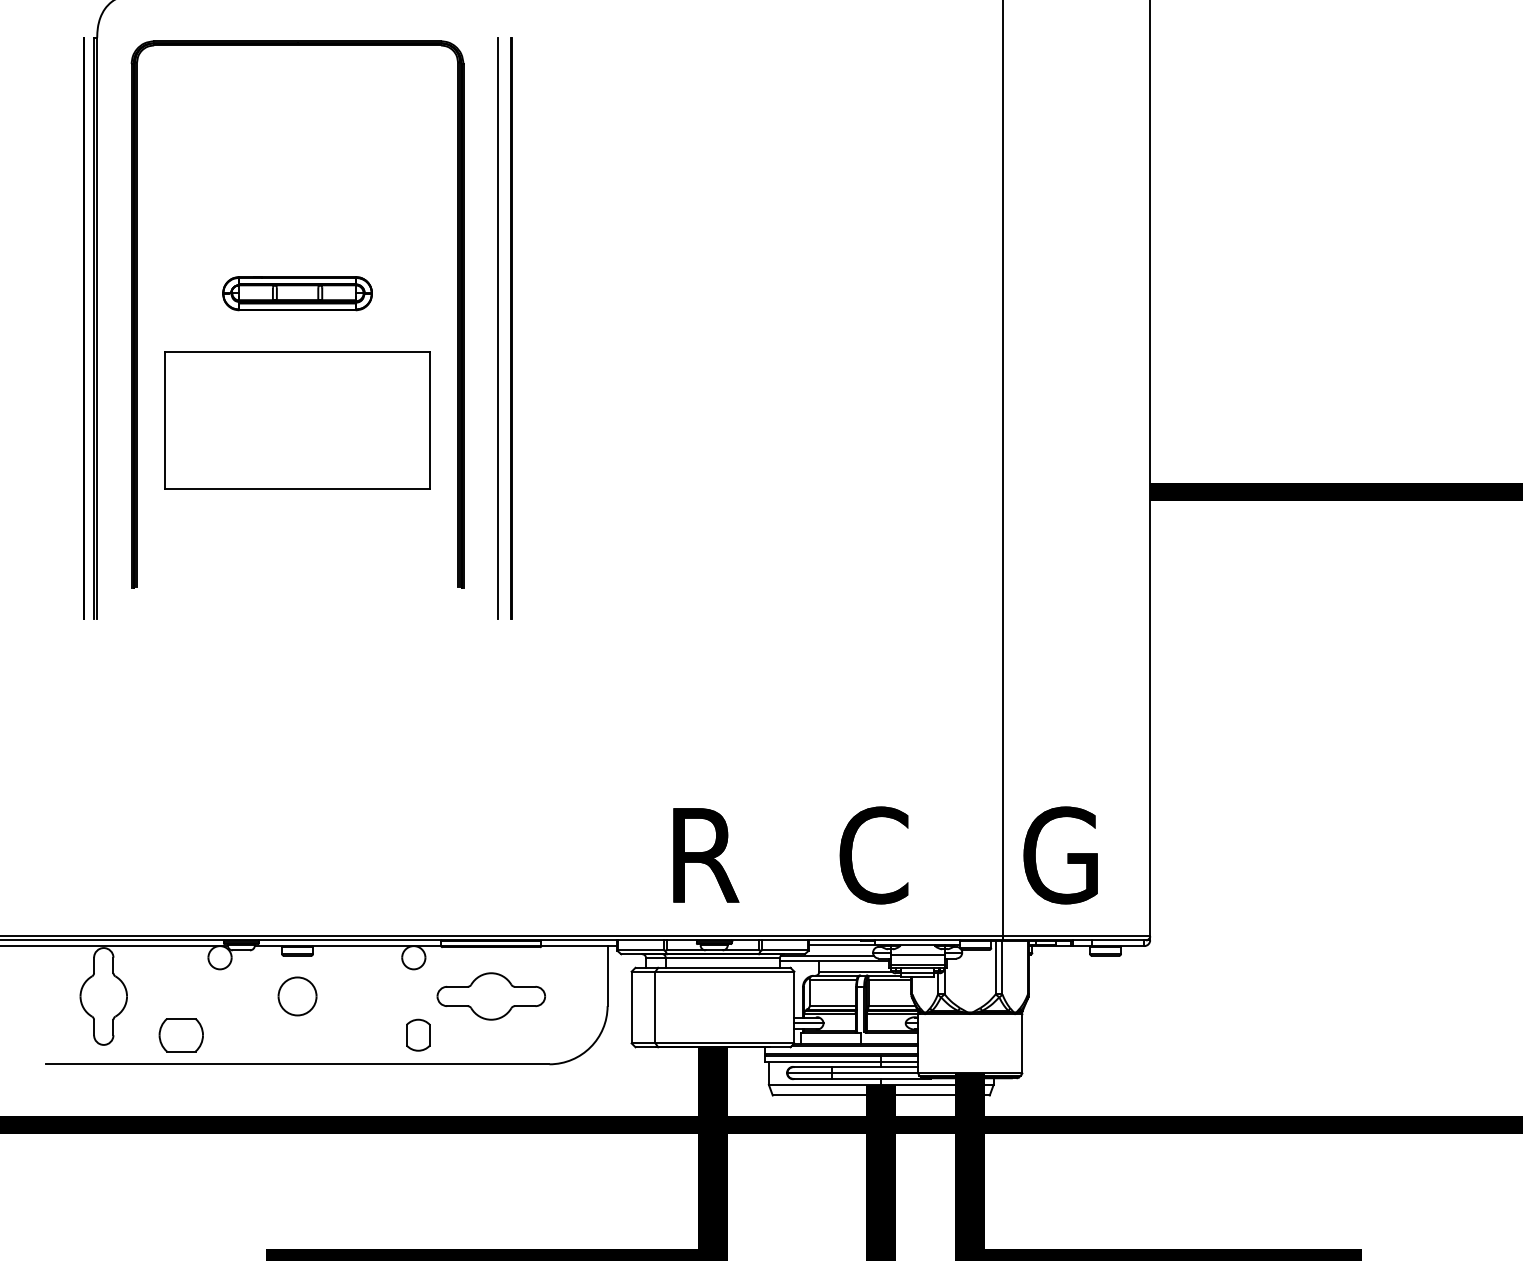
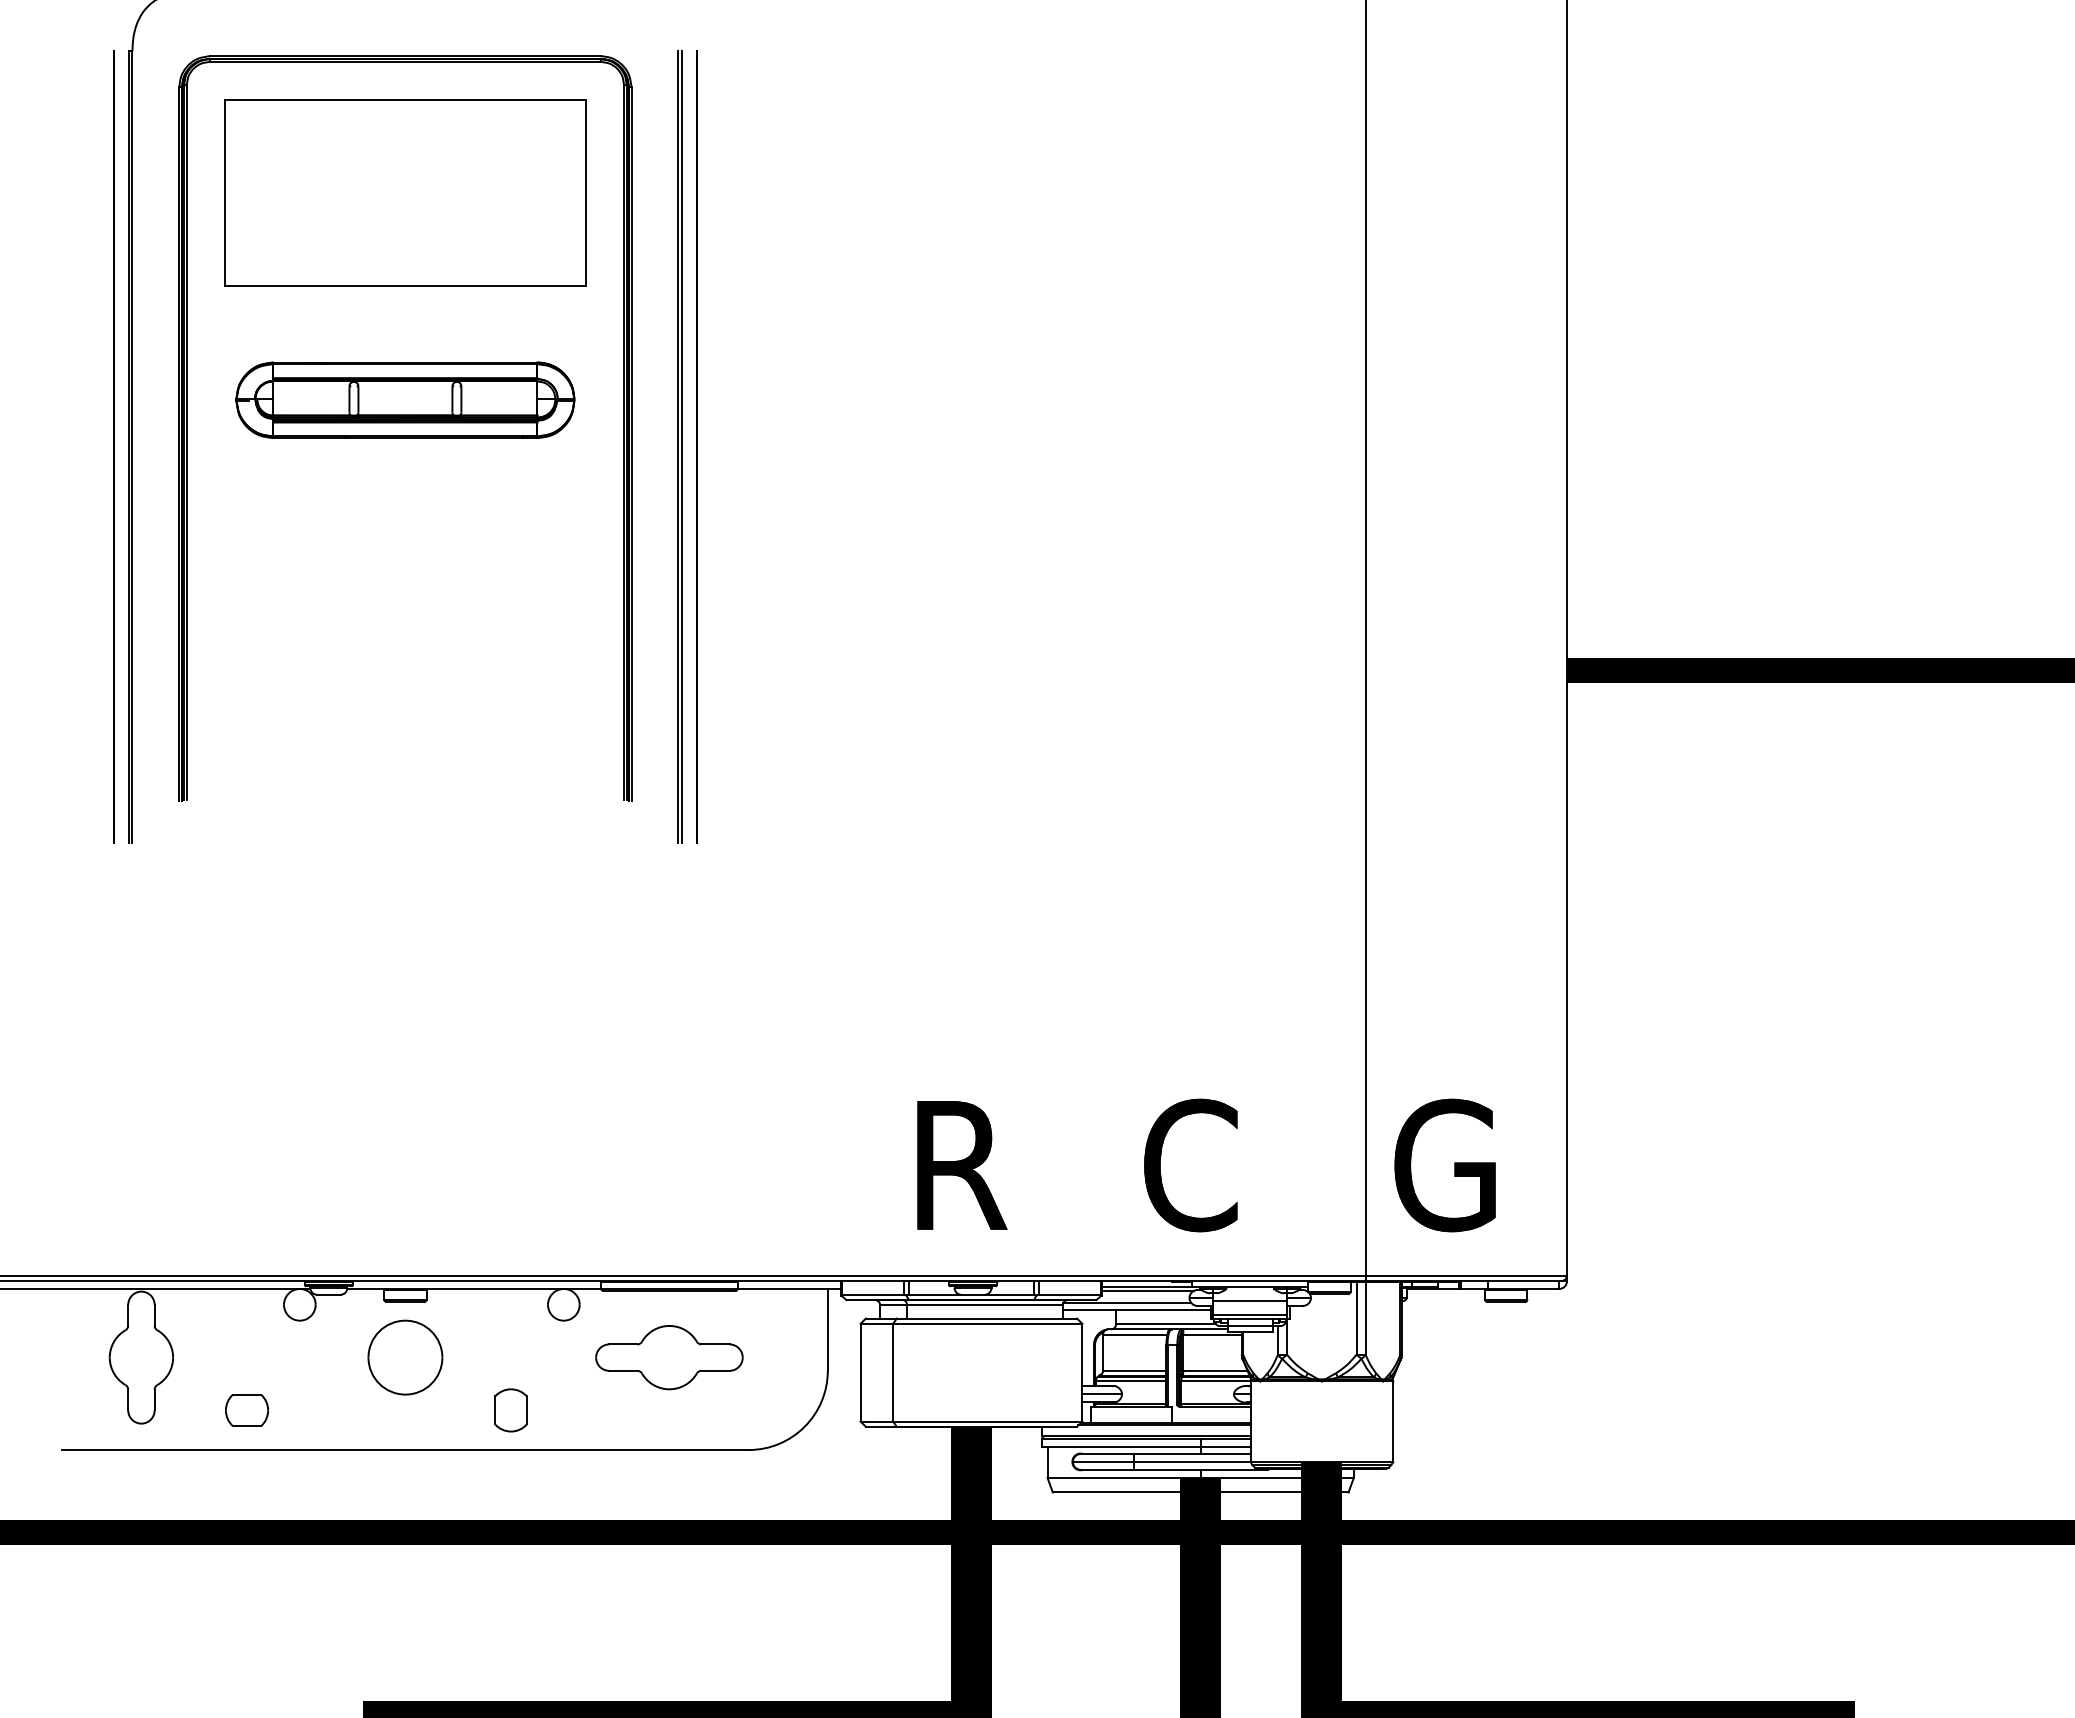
part: (297, 293) -> (405, 399), size x1.67
line: (500, 328) -> (682, 447), added
part: (297, 420) -> (405, 192), moved
line: (842, 947) -> (1147, 1290), added
part: (297, 996) -> (405, 1357), size x1.43
part: (180, 1035) -> (246, 1410), size x0.71
part: (417, 1035) -> (510, 1410), moved

